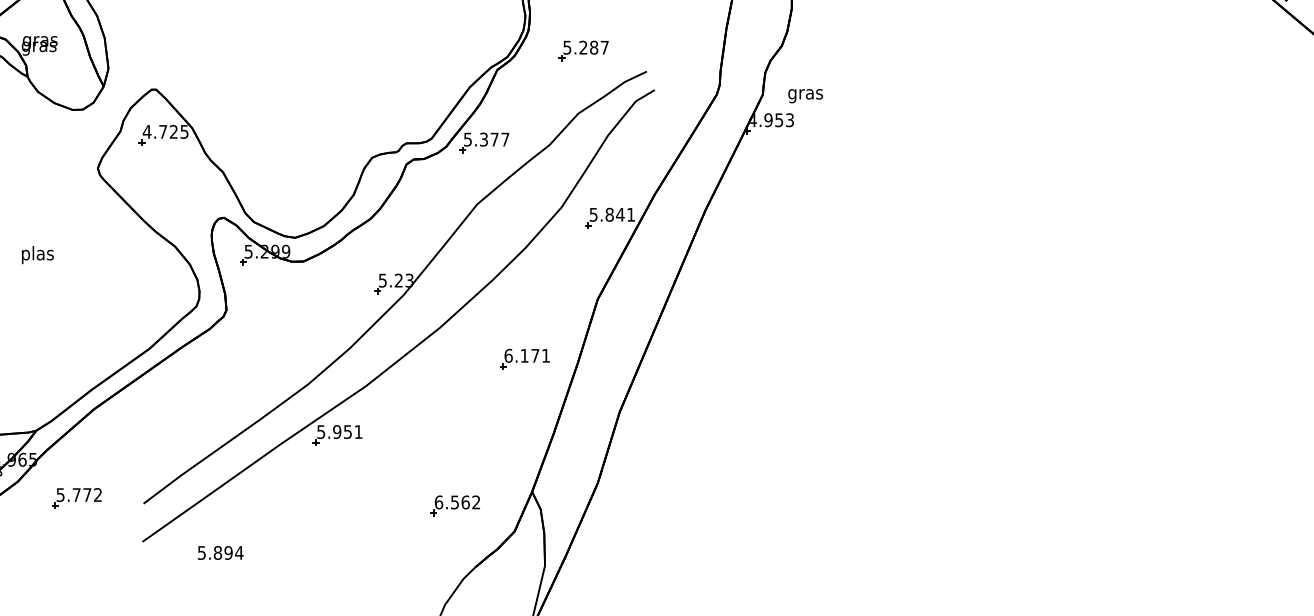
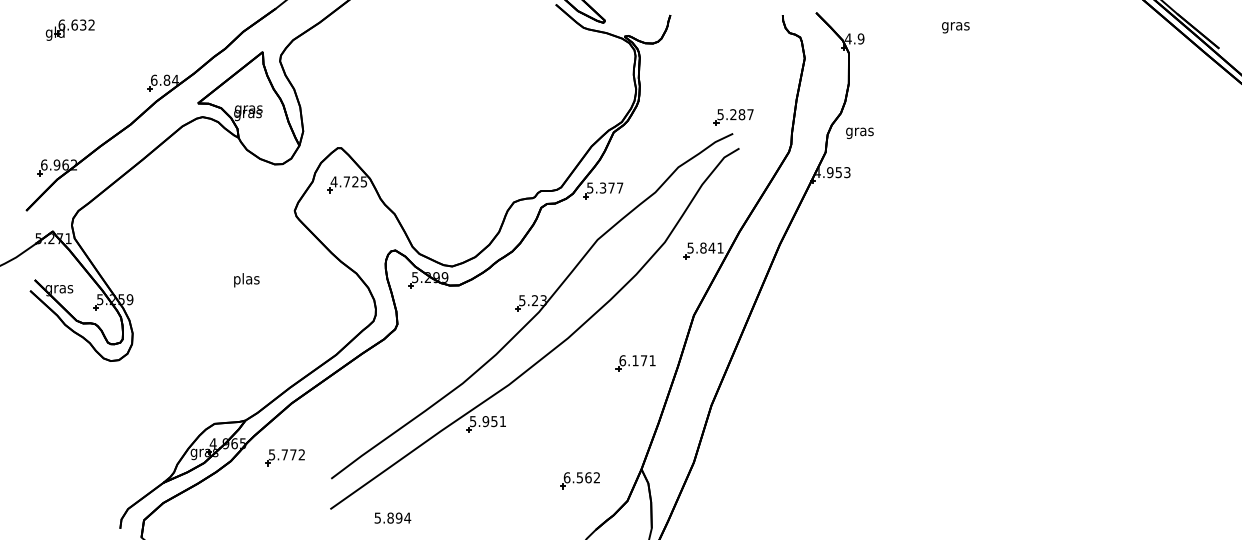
part: (583, 51) -> (733, 117), moved
text: (805, 95) -> (859, 132), moved
part: (76, 498) -> (284, 457), moved

